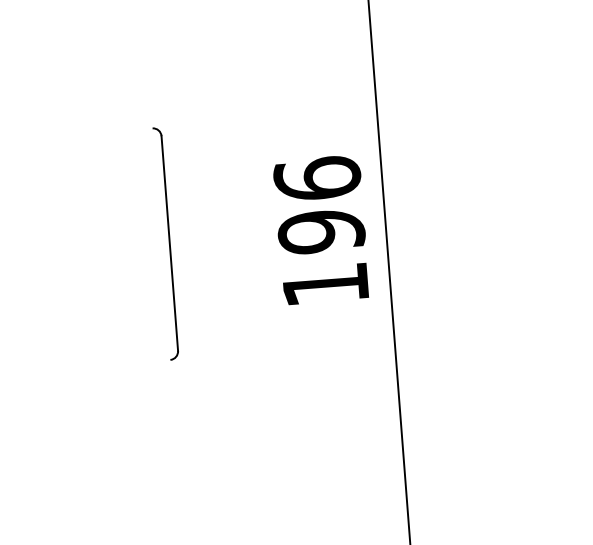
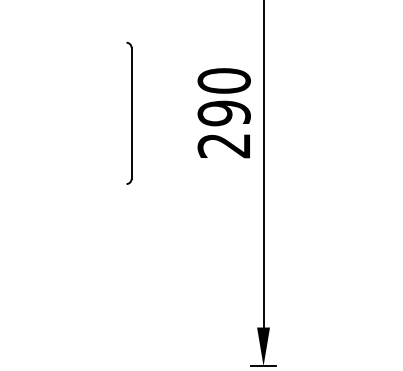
text: (320, 232) -> (223, 113), 196 -> 290

